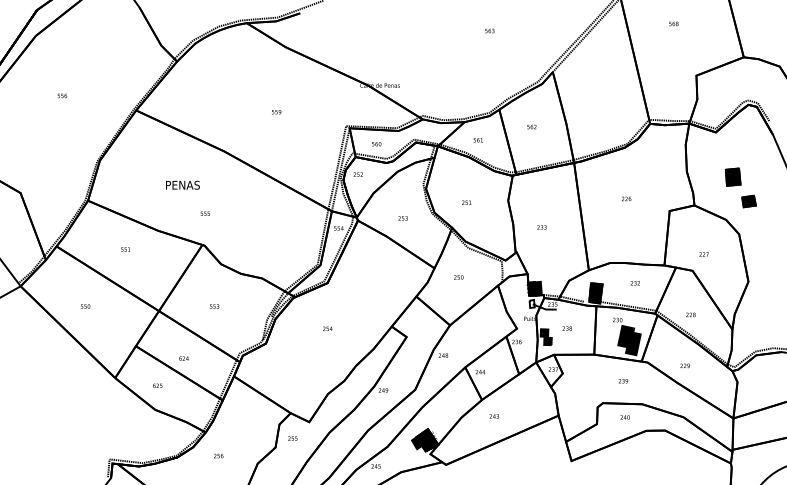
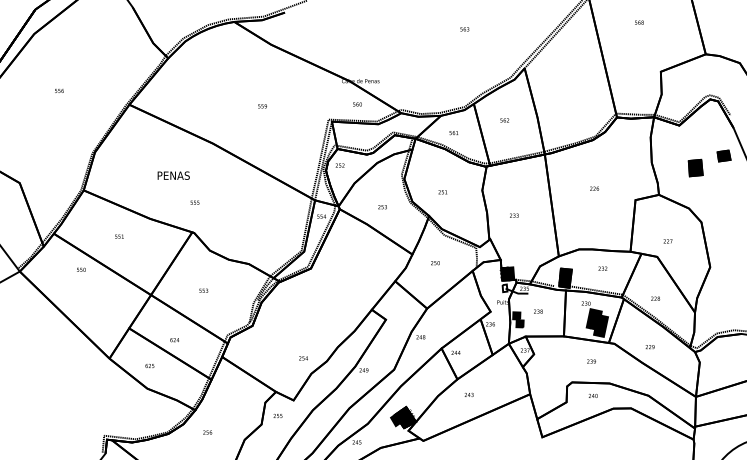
text: (376, 144) -> (357, 104), moved
part: (748, 201) -> (723, 156), moved
text: (85, 306) -> (81, 269), moved
text: (327, 328) -> (303, 358), moved

